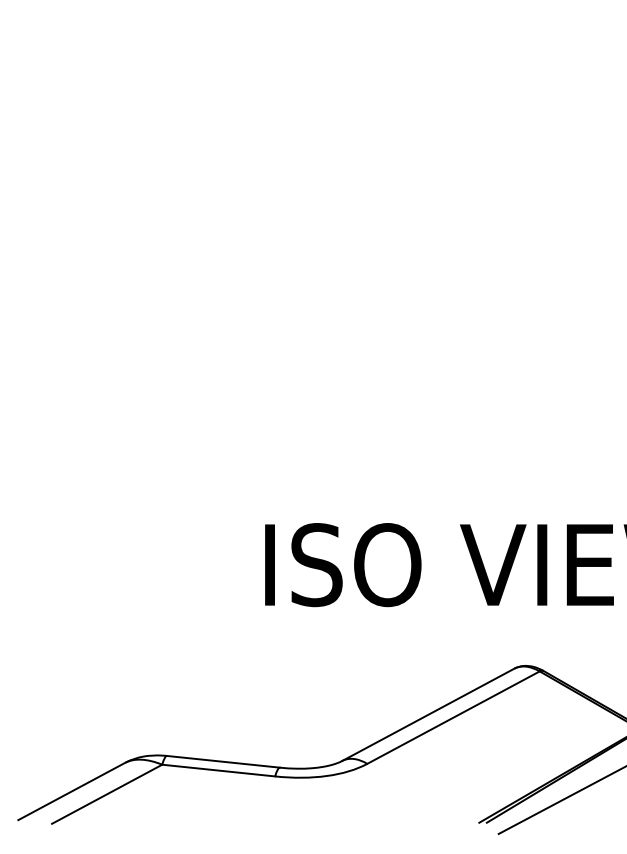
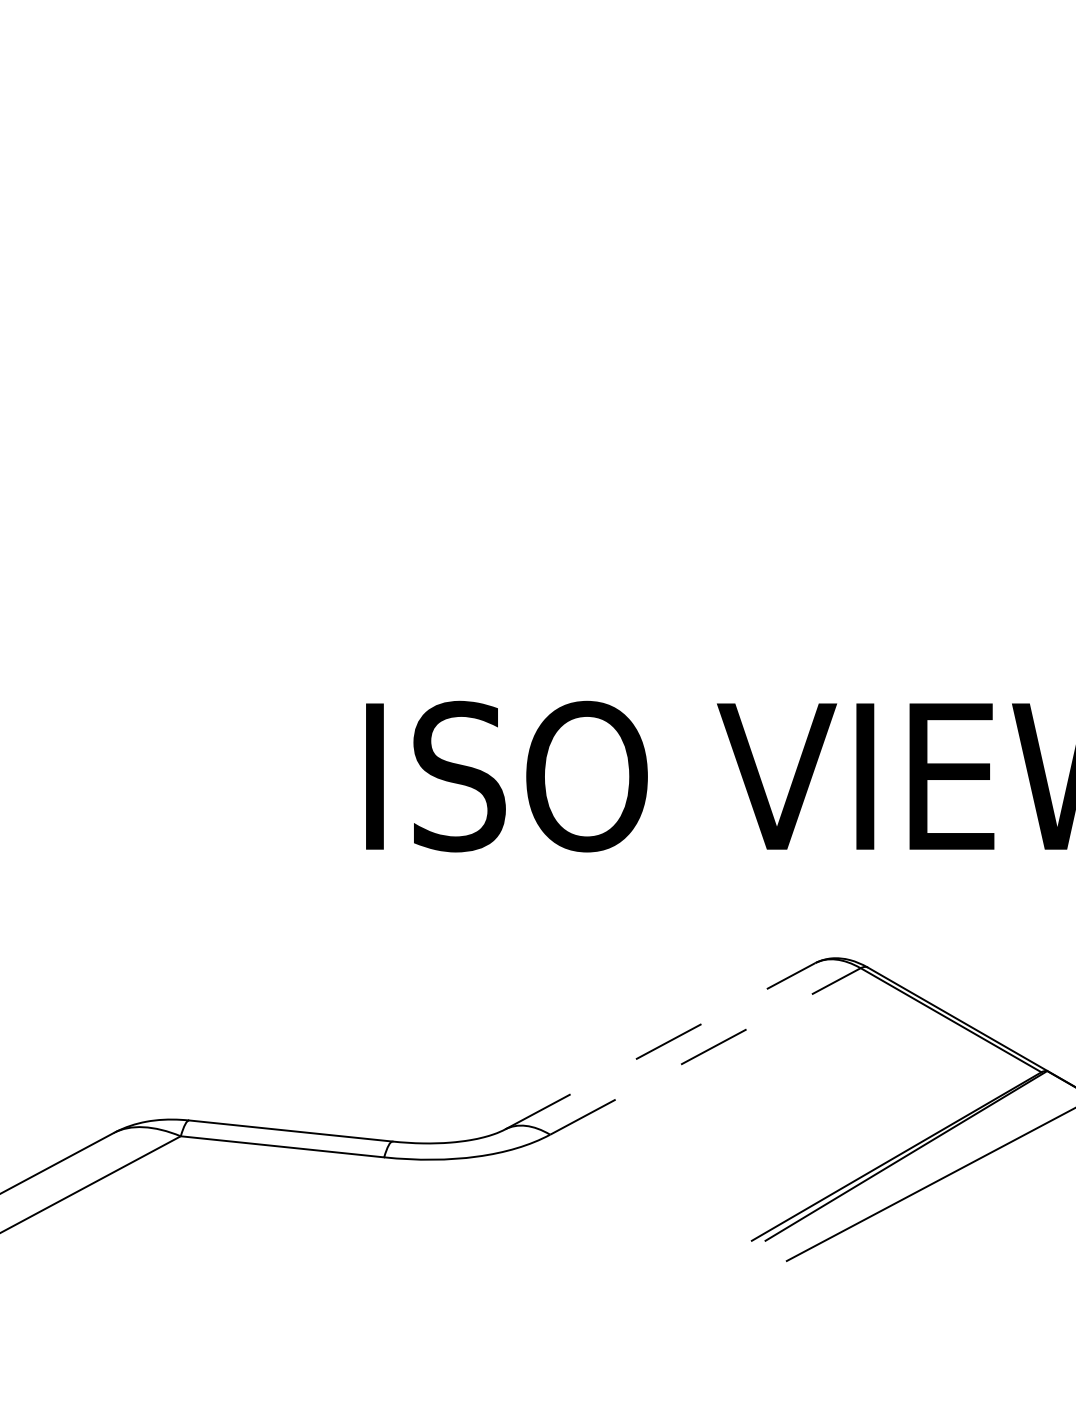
line: (428, 714) -> (660, 1045), solid -> dashed
line: (453, 717) -> (705, 1051), solid -> dashed

